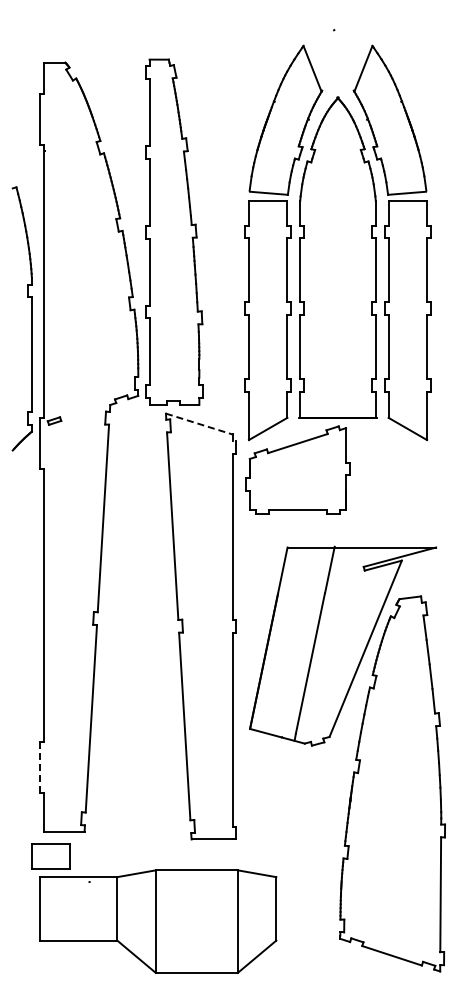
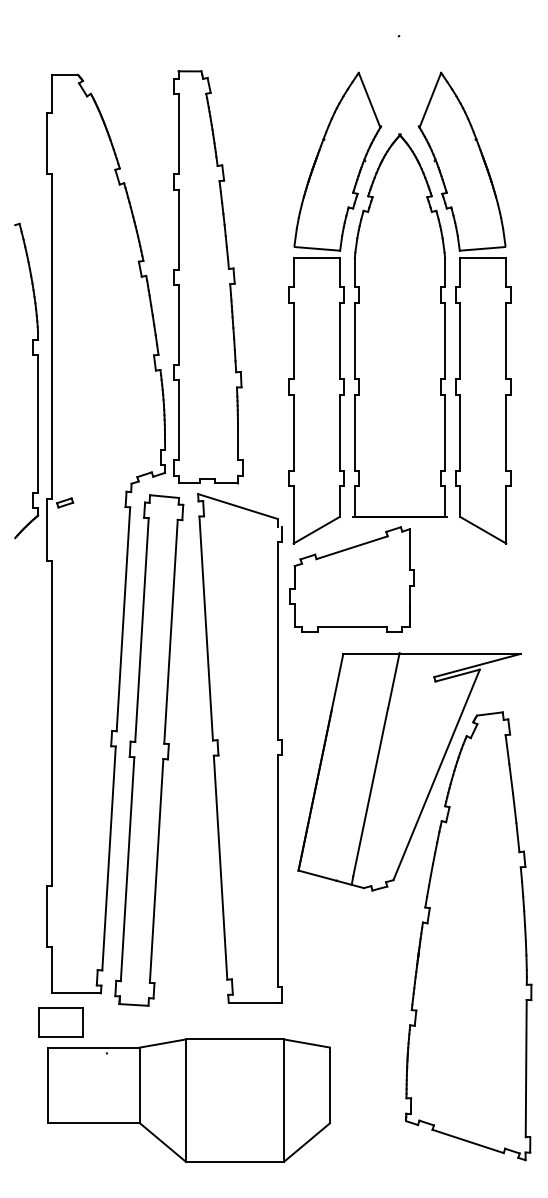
part: (337, 279) -> (399, 351), moved
line: (199, 424) -> (238, 507), dashed -> solid
part: (124, 628) -> (148, 750), added
line: (39, 767) -> (47, 916), dashed -> solid

